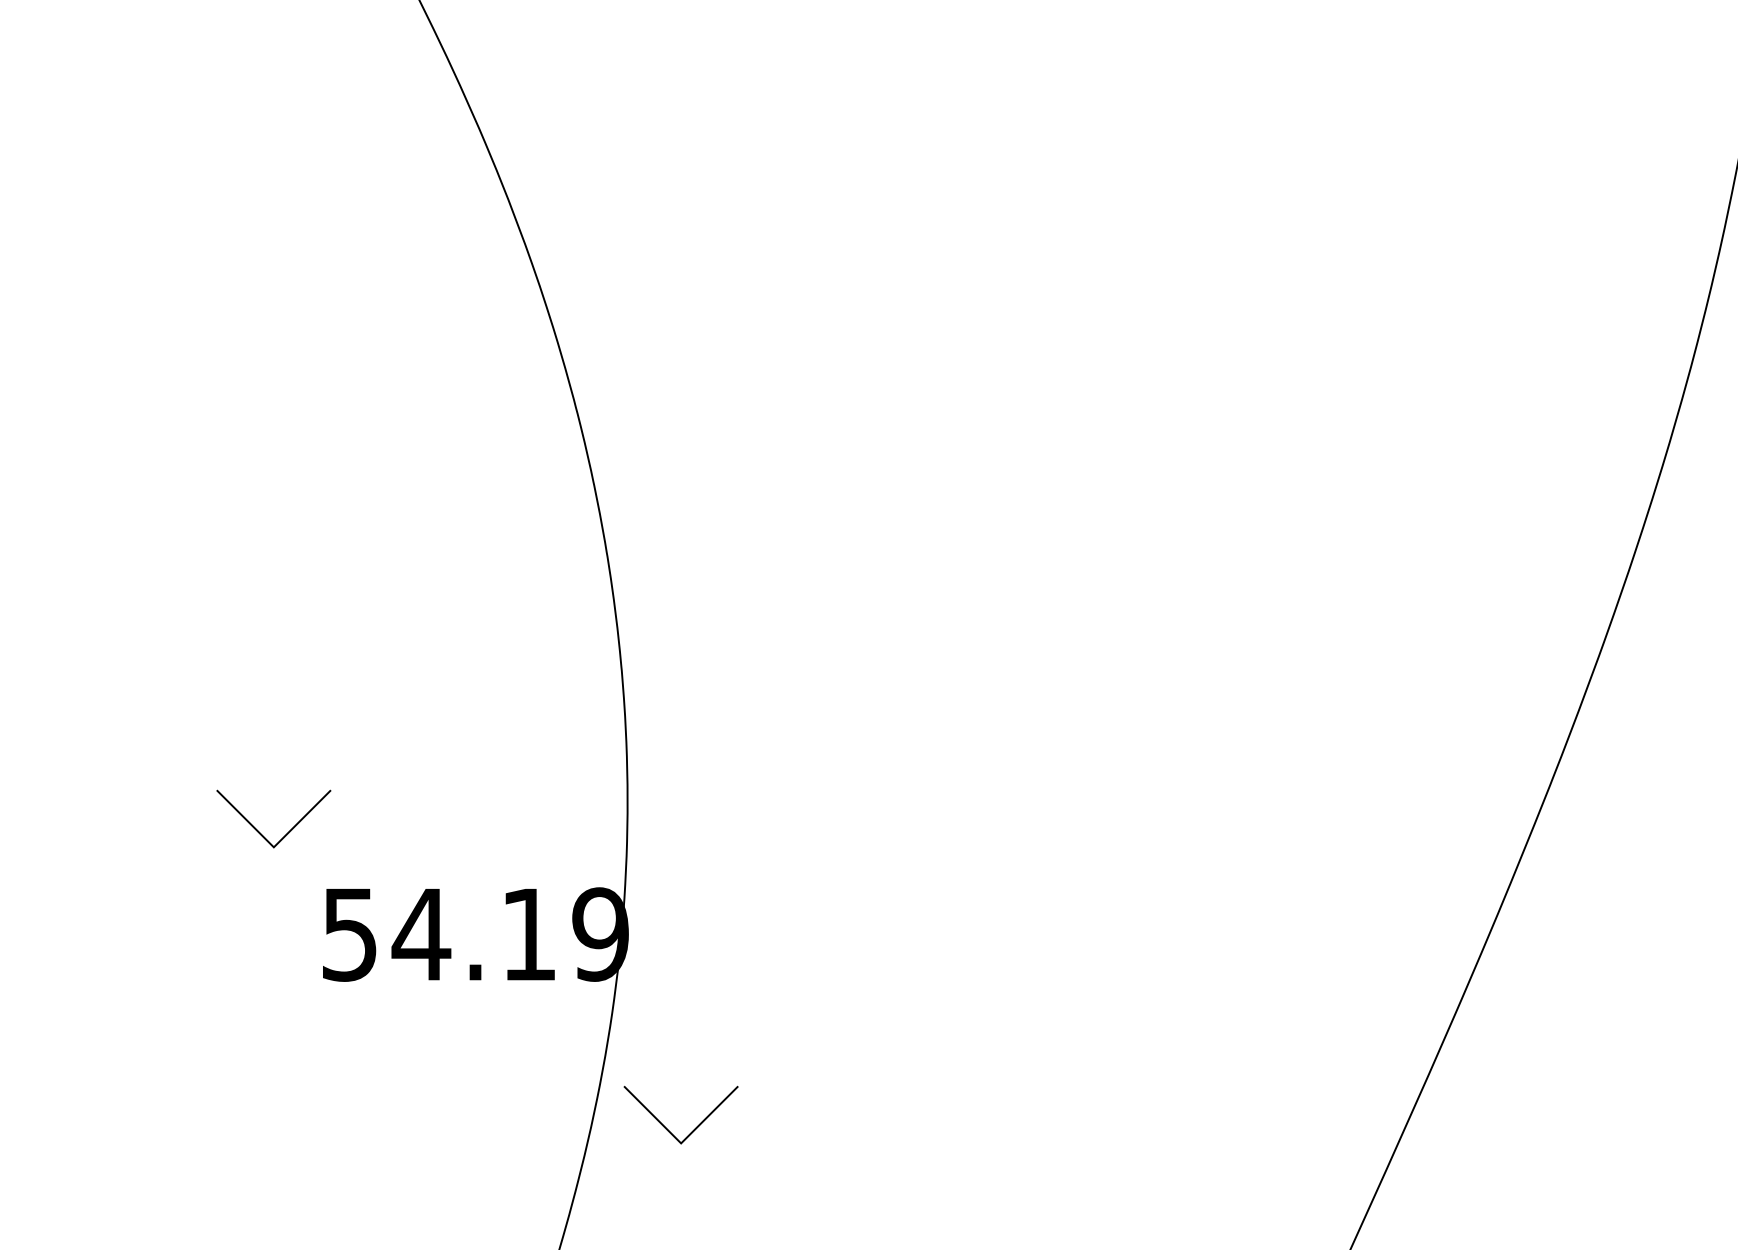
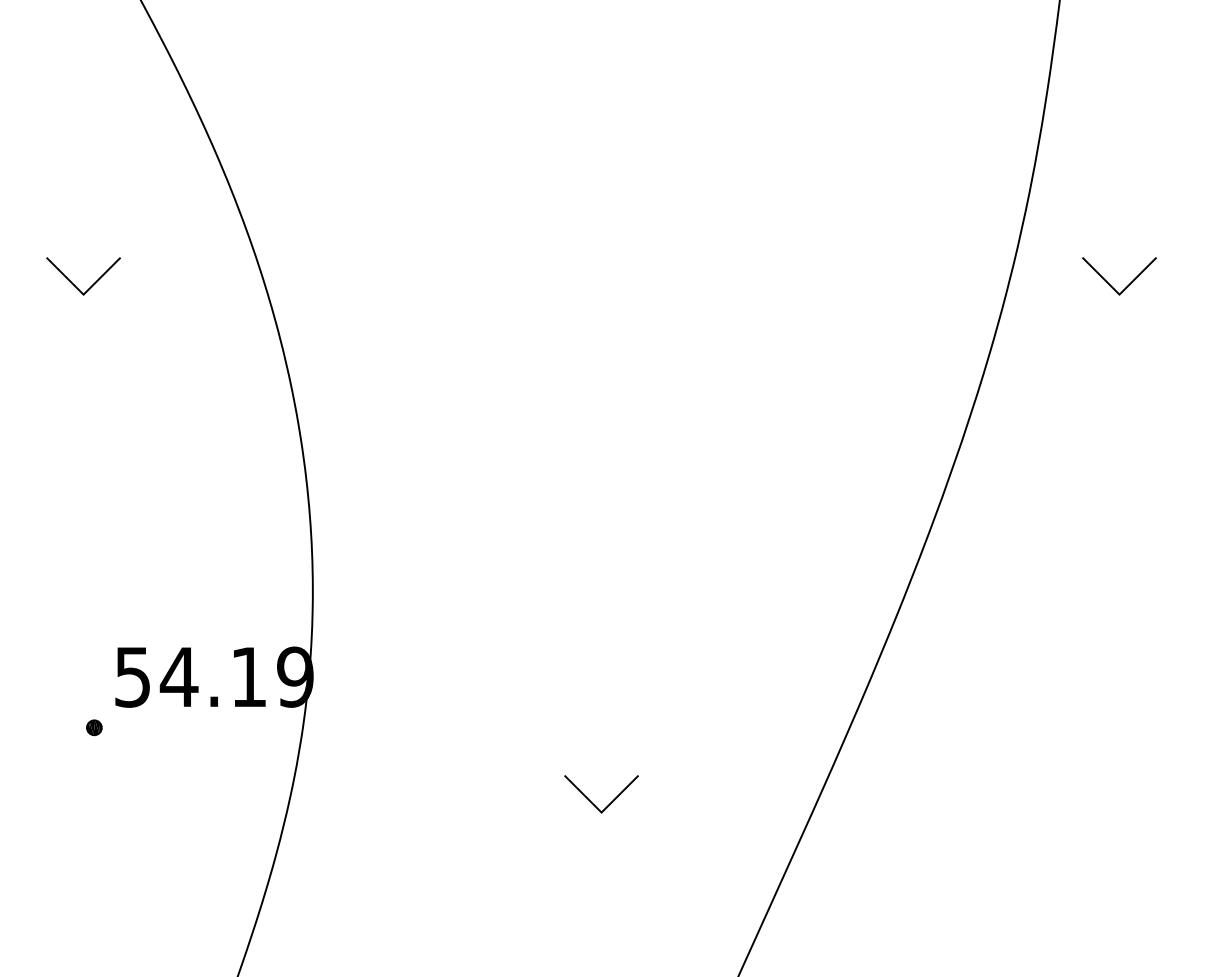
line: (259, 831) -> (74, 284), moved
part: (290, 1012) -> (94, 727), added
line: (667, 1127) -> (592, 802), moved

